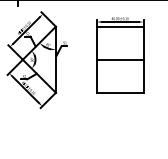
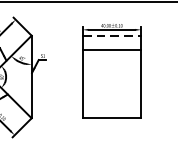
line: (120, 26) -> (112, 35), solid -> dashed
line: (119, 59) -> (111, 49), moved

